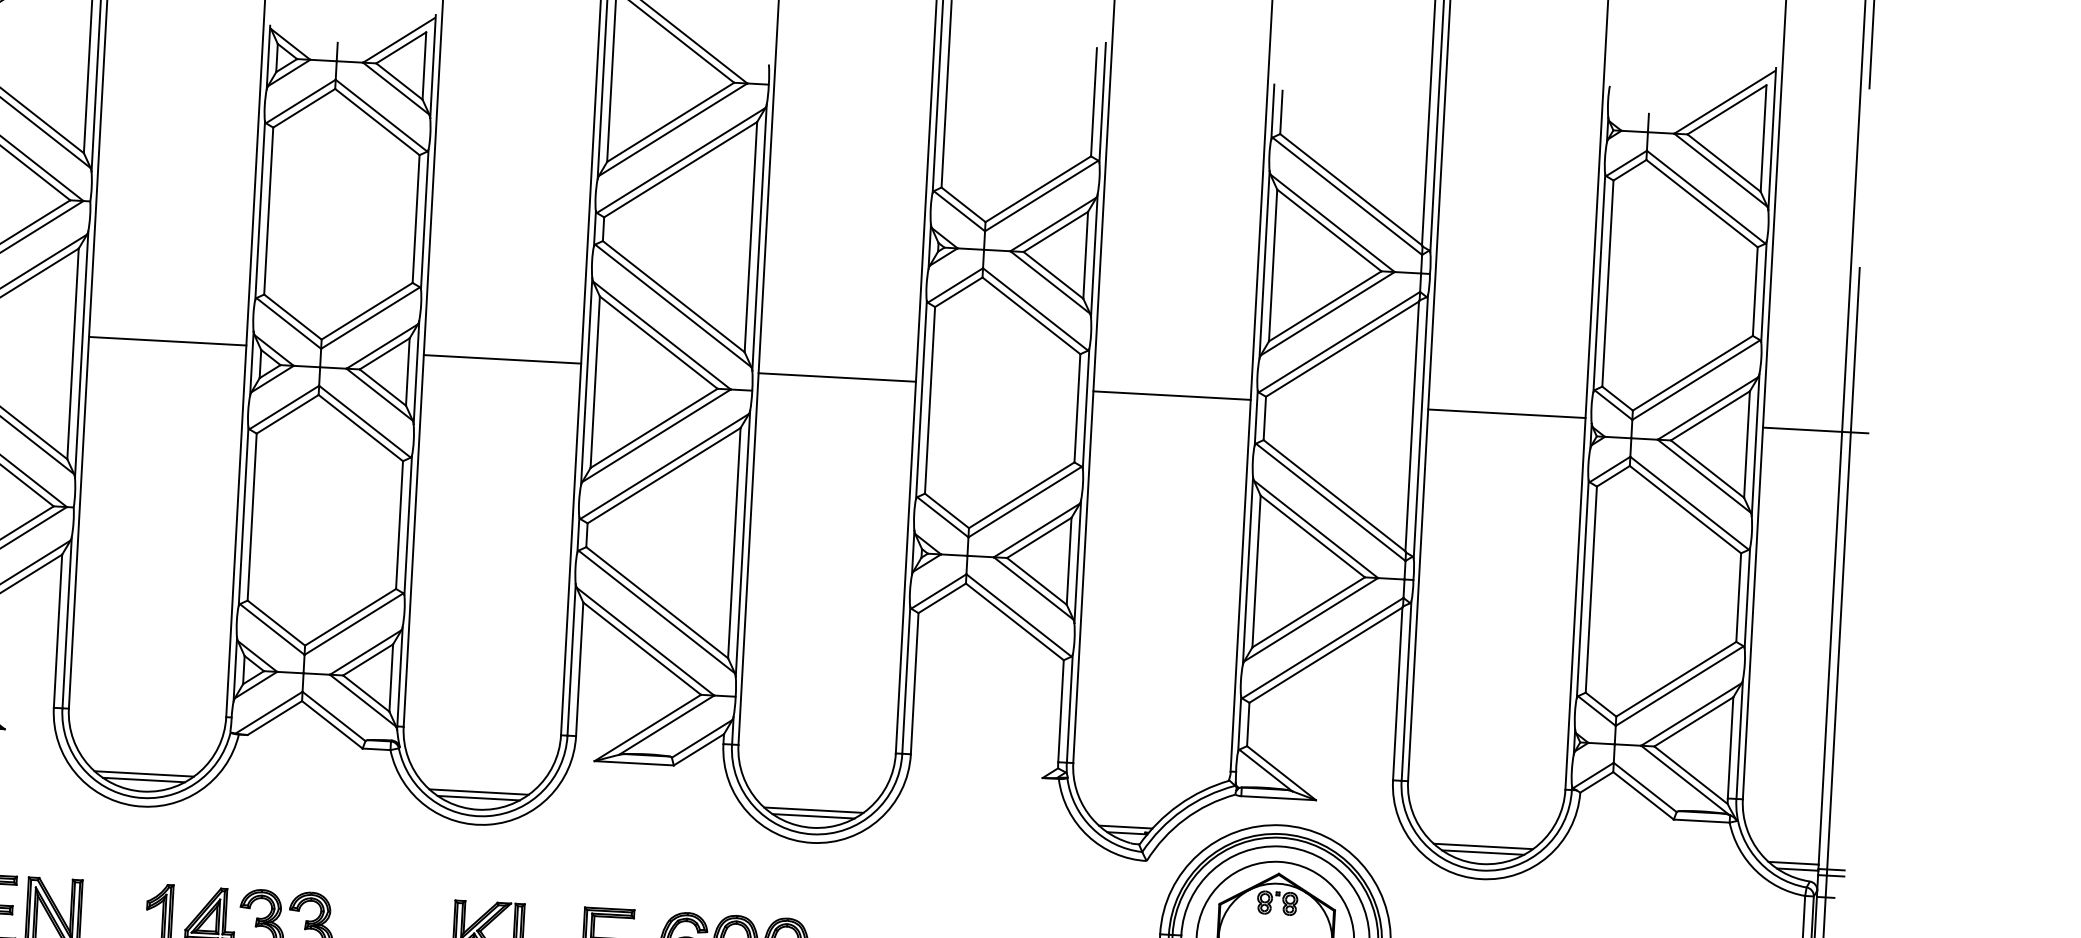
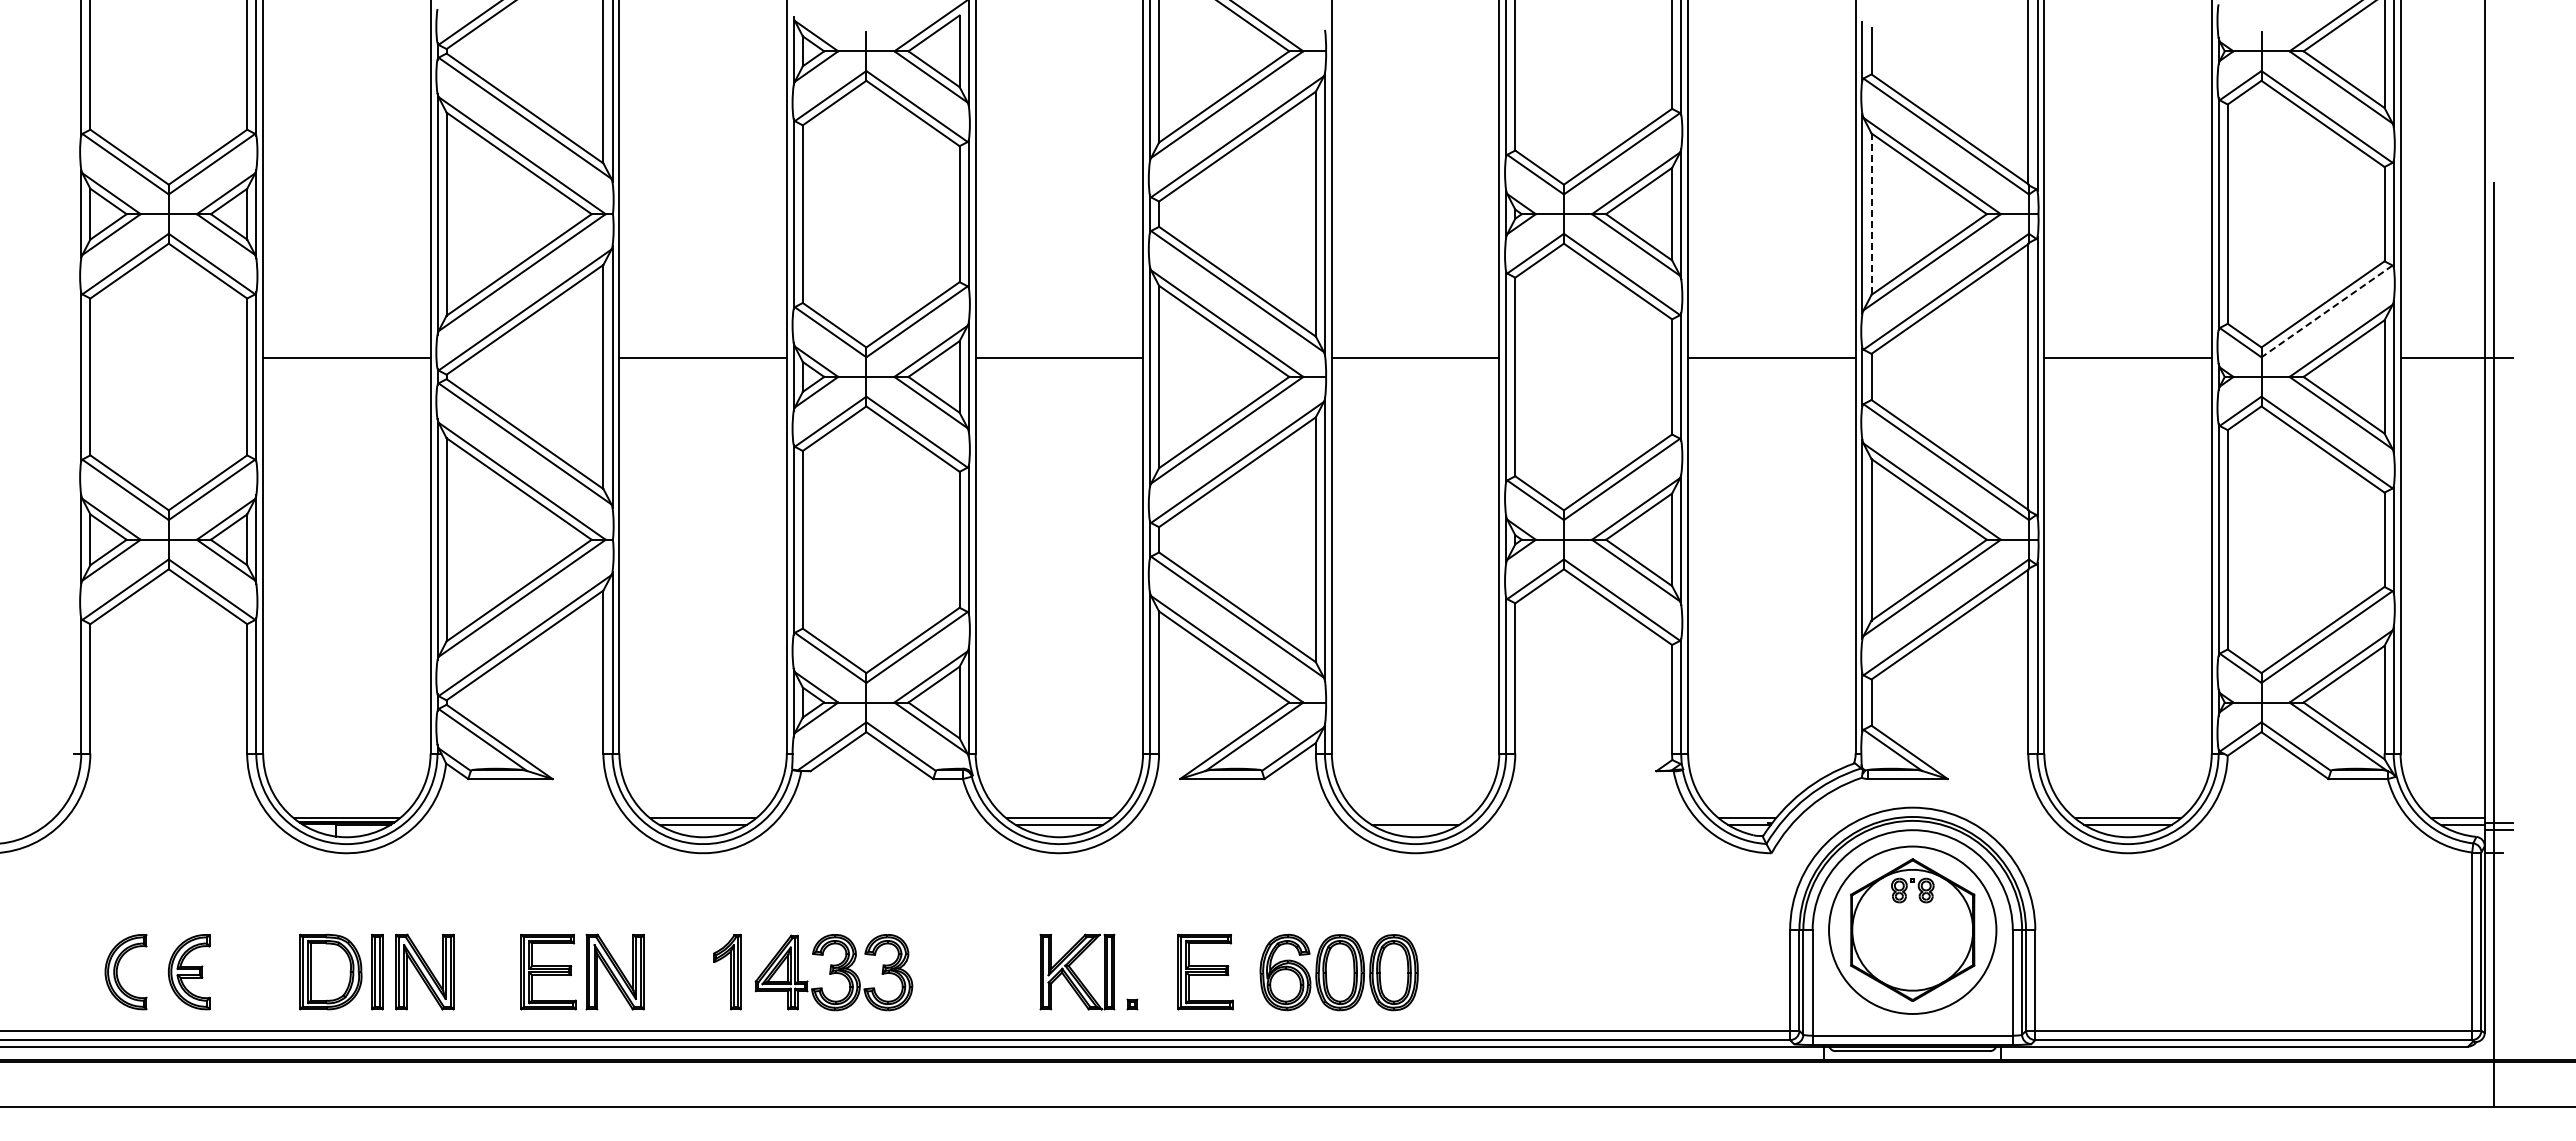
line: (1273, 265) -> (1871, 214), solid -> dashed
line: (1695, 380) -> (2326, 311), solid -> dashed
line: (813, 810) -> (1415, 818), removed

